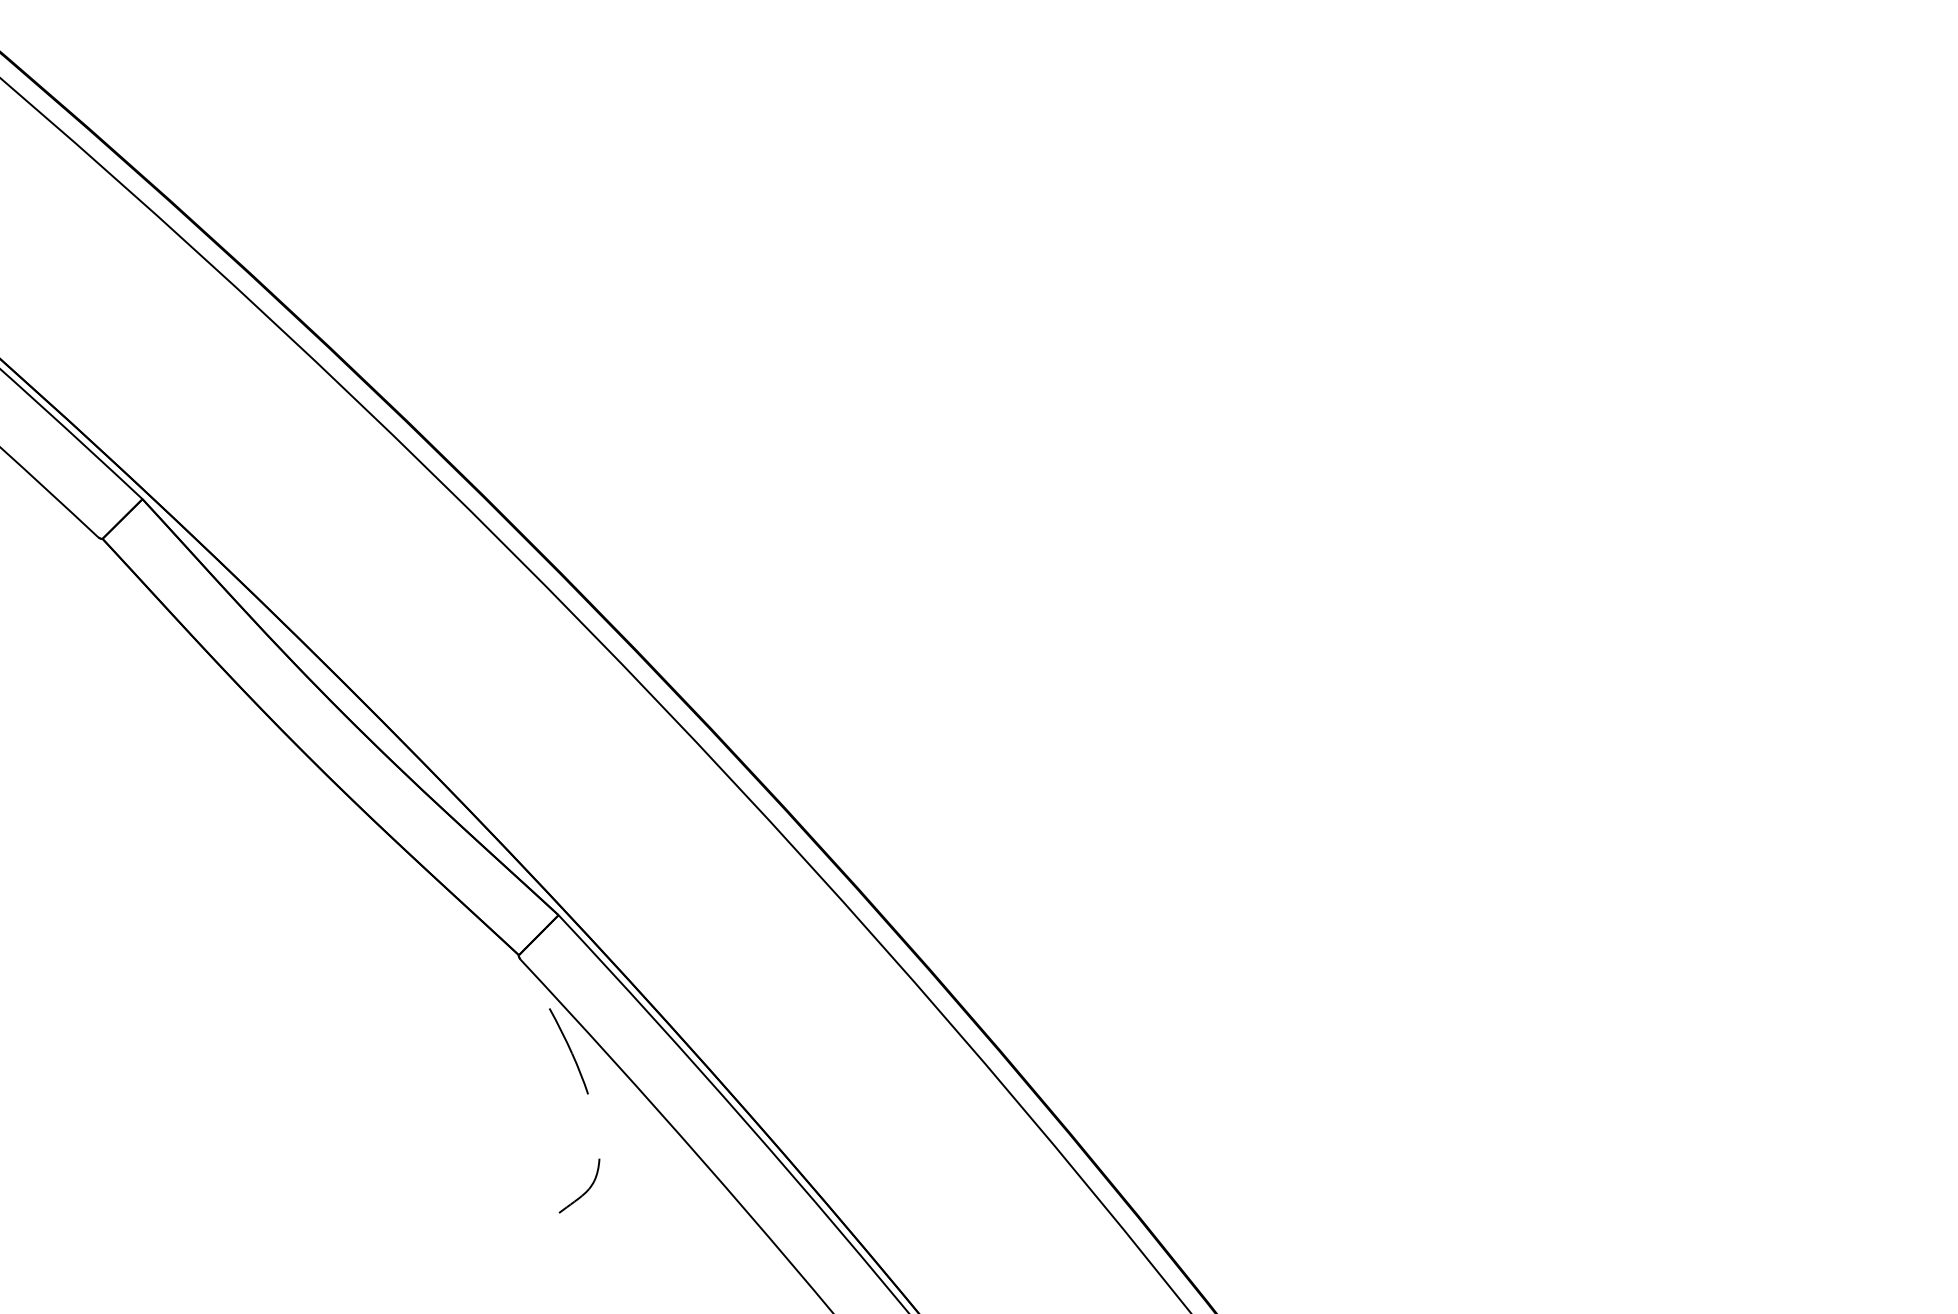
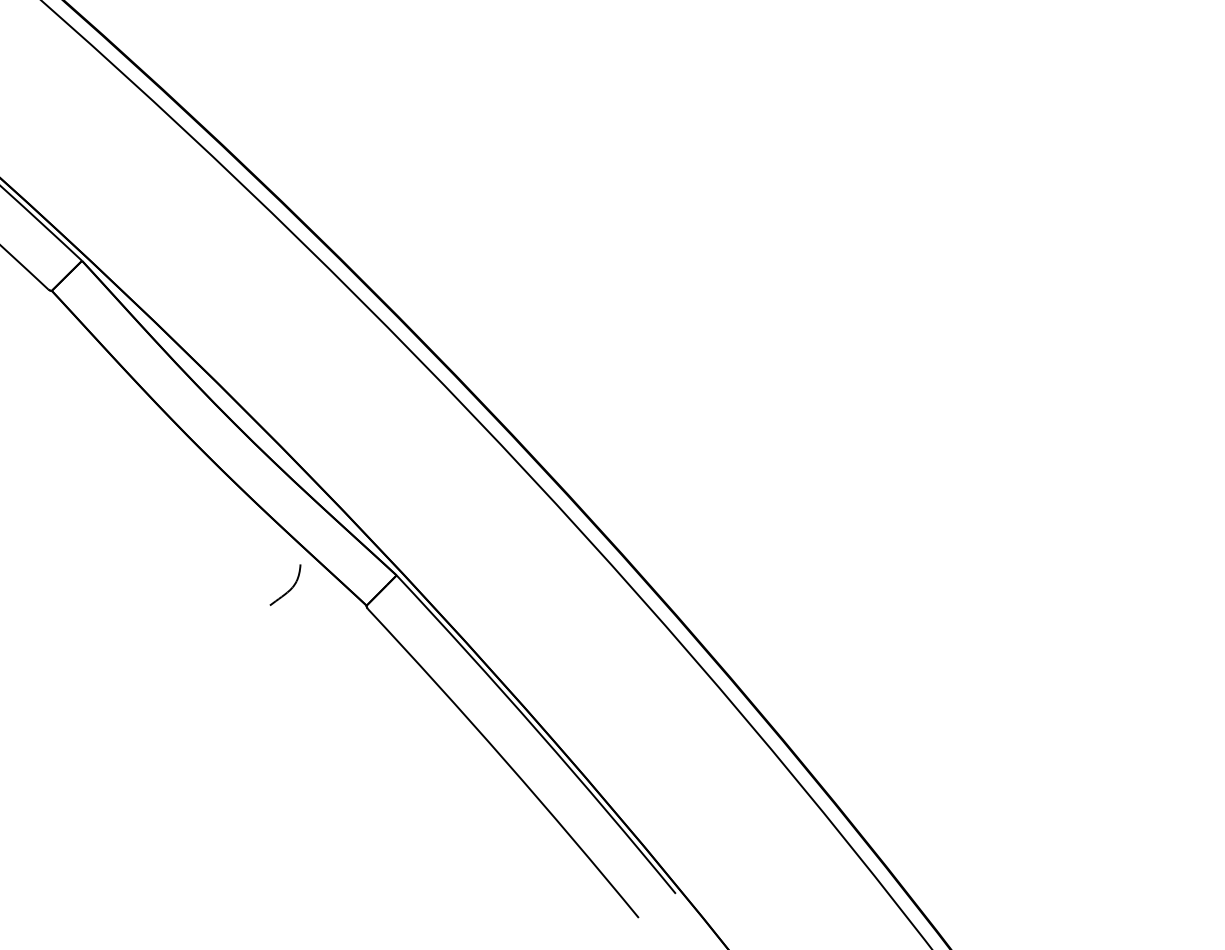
part: (568, 1051) -> (404, 678), removed
part: (585, 1191) -> (289, 589), moved

